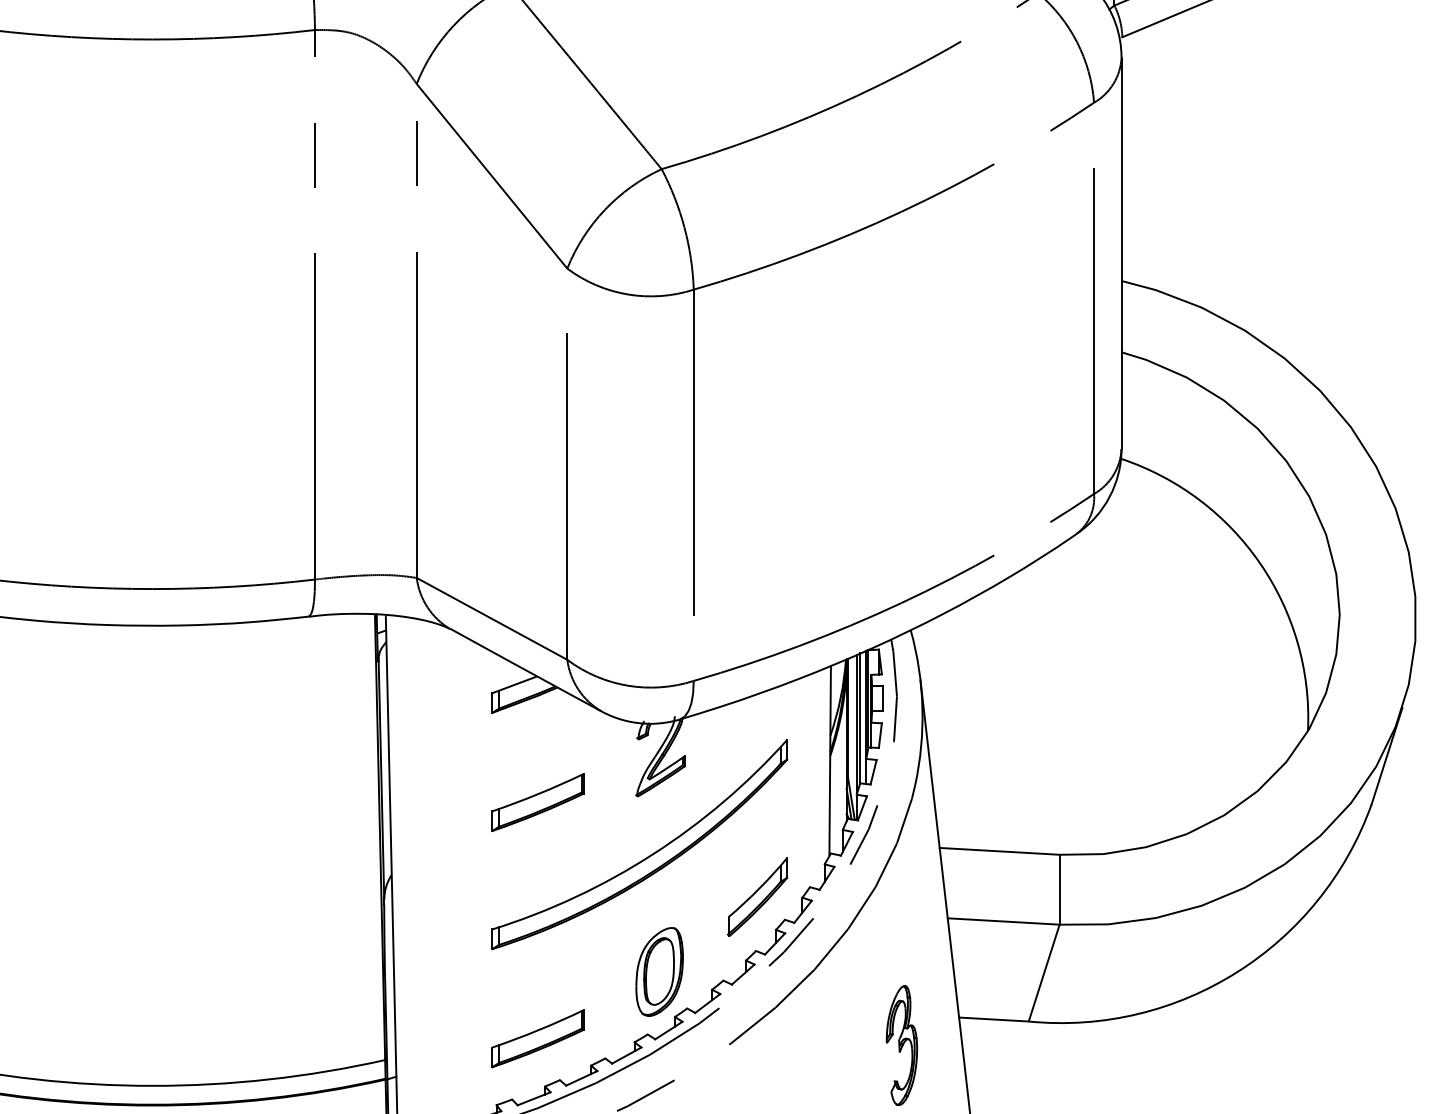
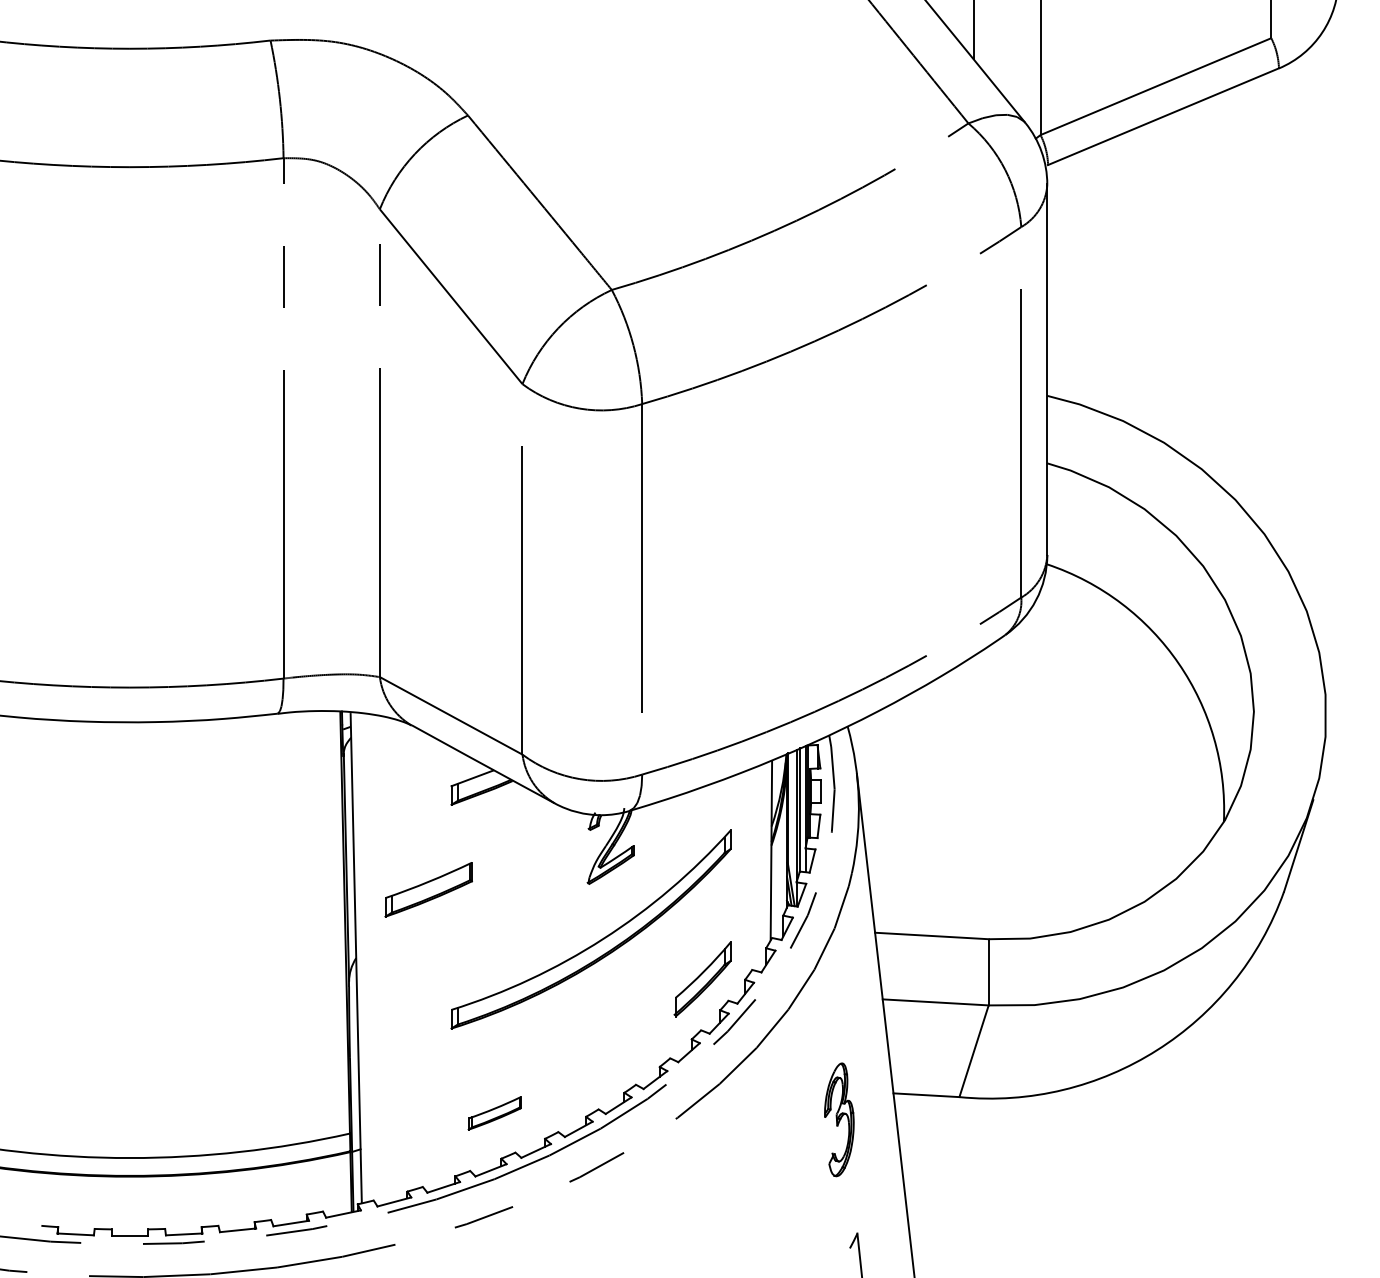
part: (537, 802) -> (428, 889), moved
part: (659, 971) -> (609, 1049), removed
part: (537, 1038) -> (494, 1113), size x0.6

